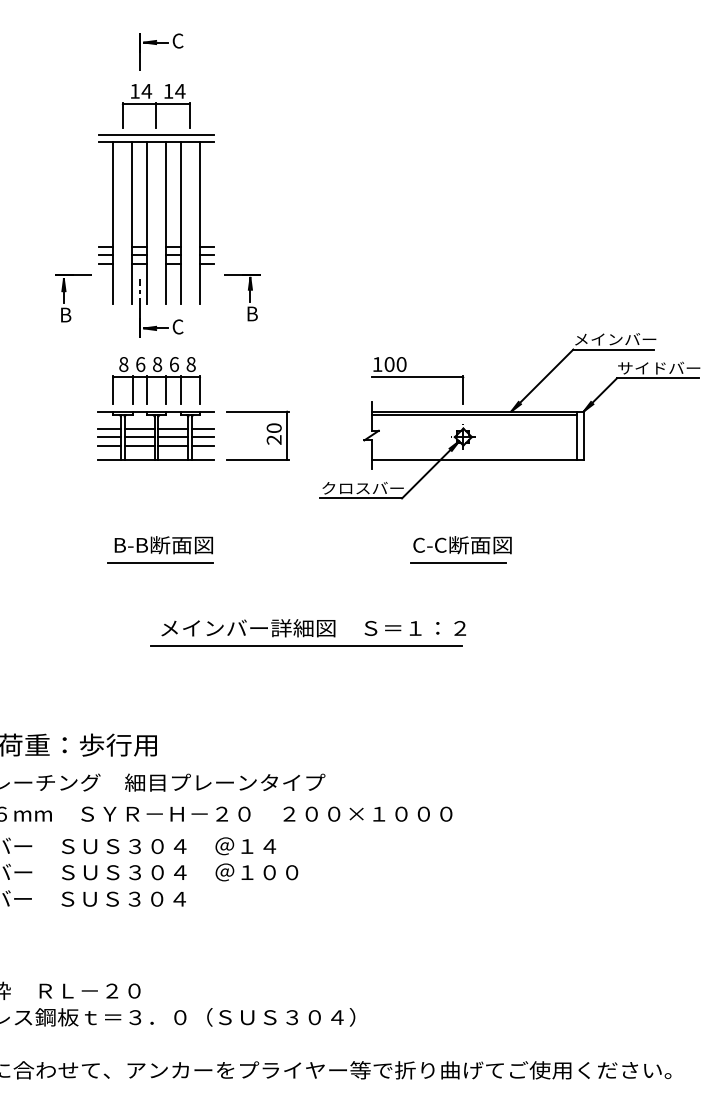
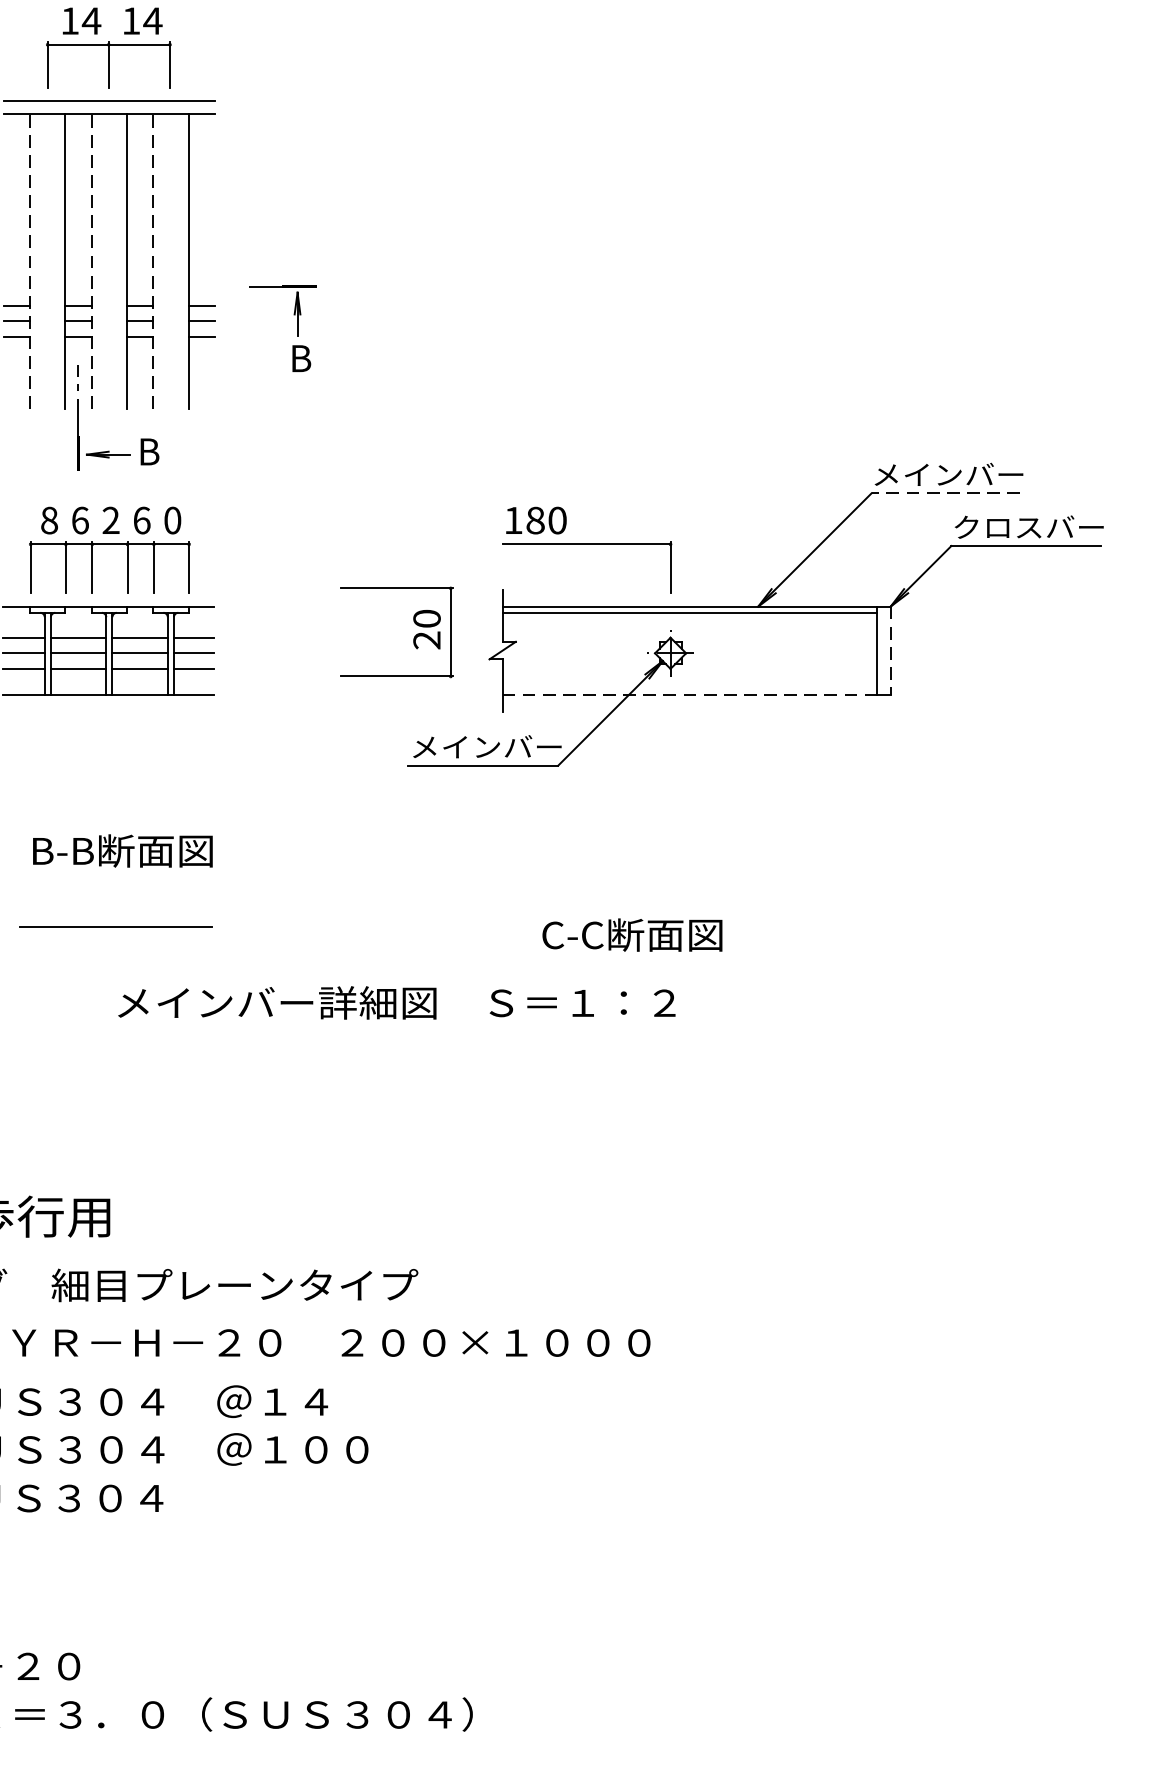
line: (113, 222) -> (30, 260), solid -> dashed
line: (146, 222) -> (91, 260), solid -> dashed
line: (180, 222) -> (153, 260), solid -> dashed
part: (249, 297) -> (295, 328), moved
text: (177, 326) -> (147, 451), C -> B
line: (613, 349) -> (945, 493), solid -> dashed
text: (157, 364) -> (111, 520), 8 -> 2
text: (190, 364) -> (171, 520), 8 -> 0
text: (389, 364) -> (535, 520), 100 -> 180
text: (641, 368) -> (996, 527), サイドバー -> クロスバー
line: (583, 436) -> (890, 652), solid -> dashed
part: (266, 439) -> (412, 639), moved
line: (473, 459) -> (689, 694), solid -> dashed
text: (346, 488) -> (456, 747), クロスバー -> メインバー
text: (462, 545) -> (632, 935), moved
line: (160, 562) -> (116, 926), moved
line: (458, 562) -> (661, 882), removed
line: (306, 645) -> (383, 1034), removed

